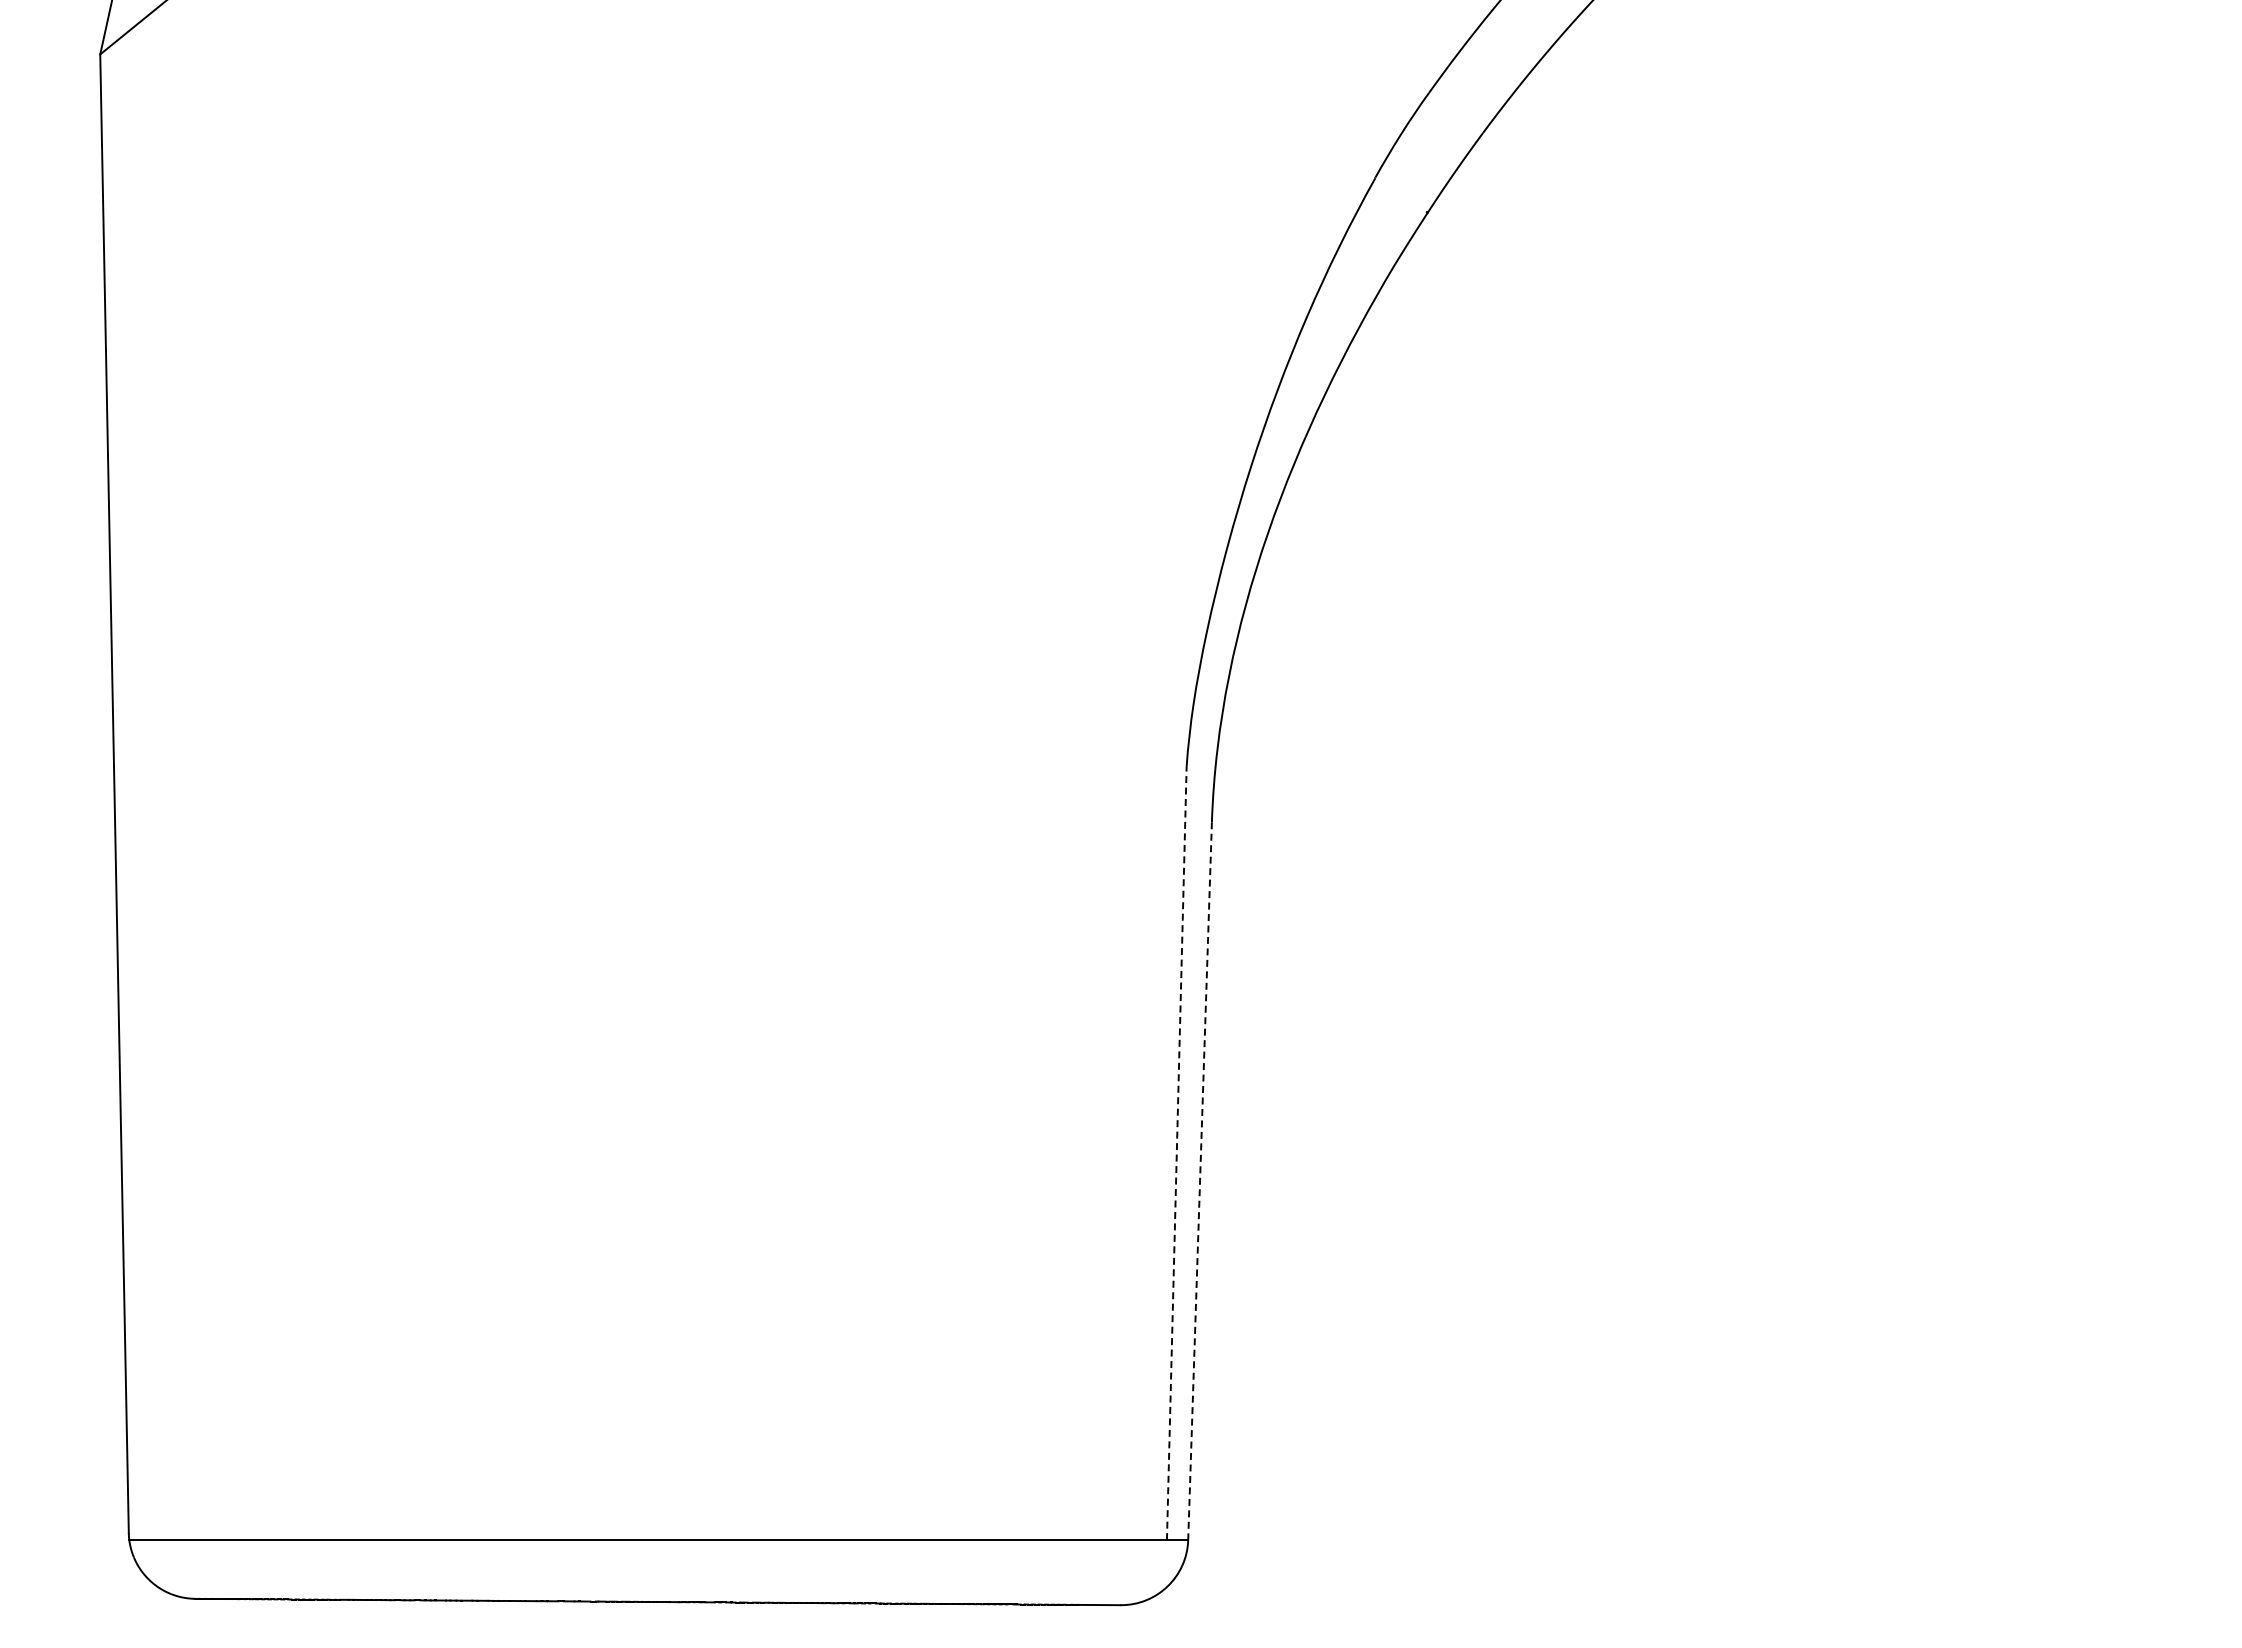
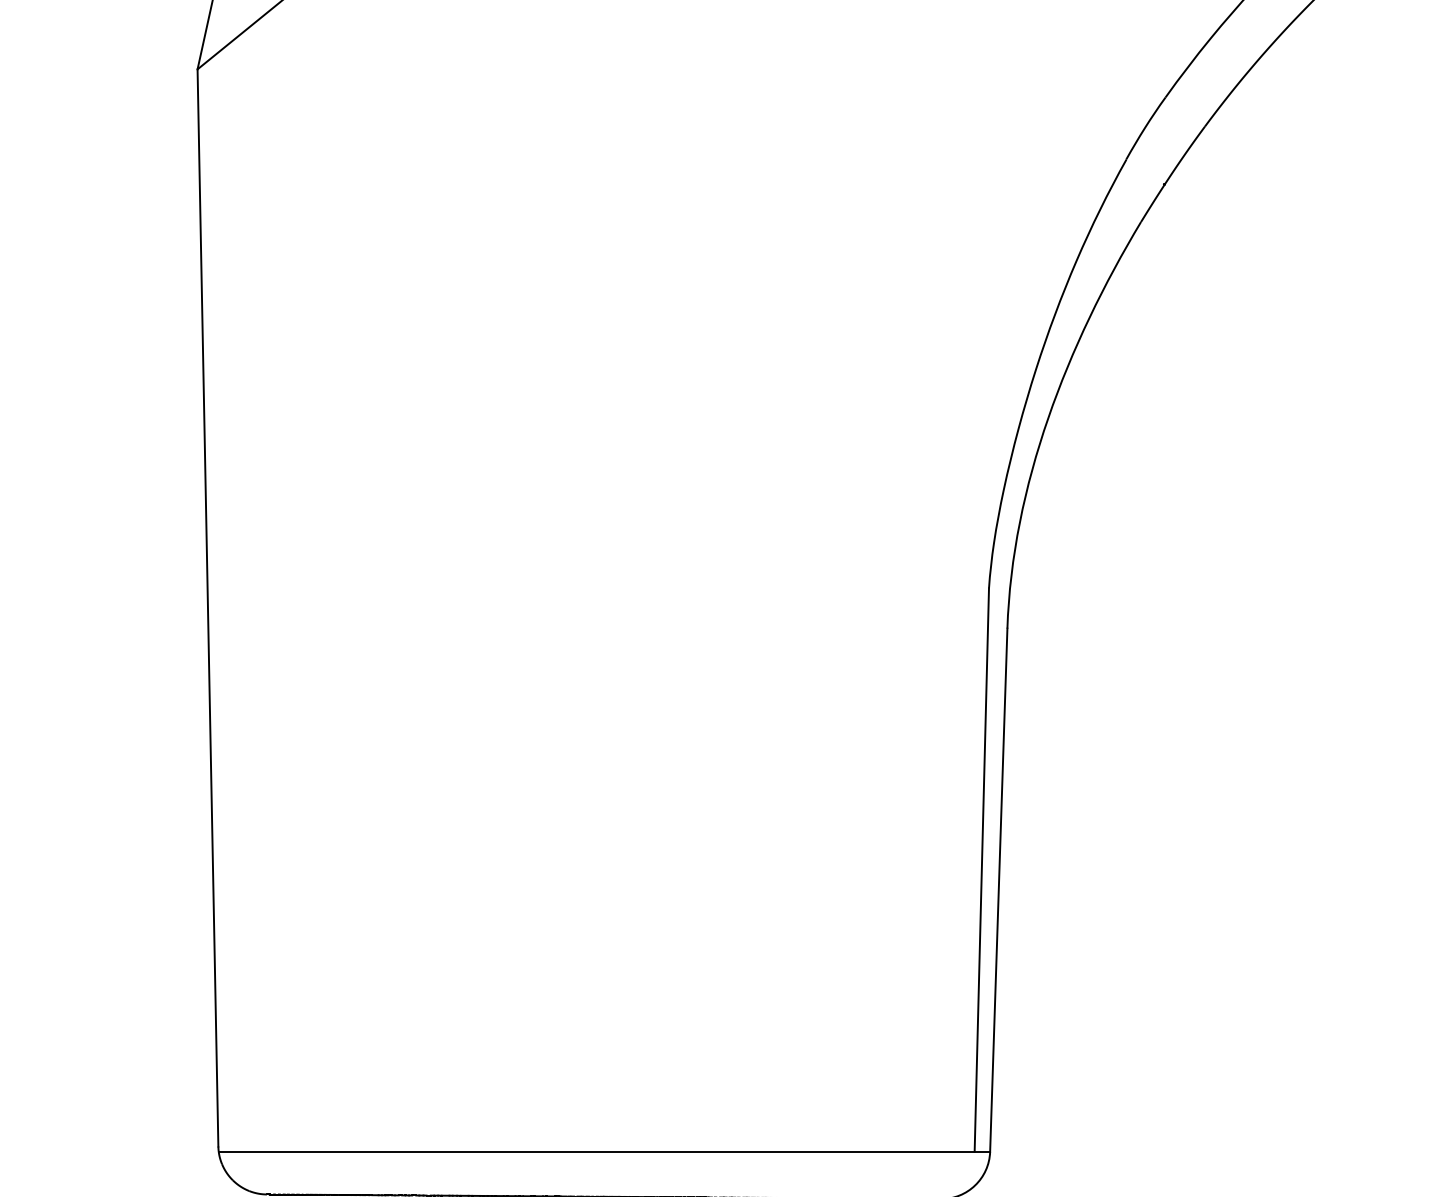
line: (1176, 1153) -> (981, 870), dashed -> solid
line: (1200, 1180) -> (999, 889), dashed -> solid

